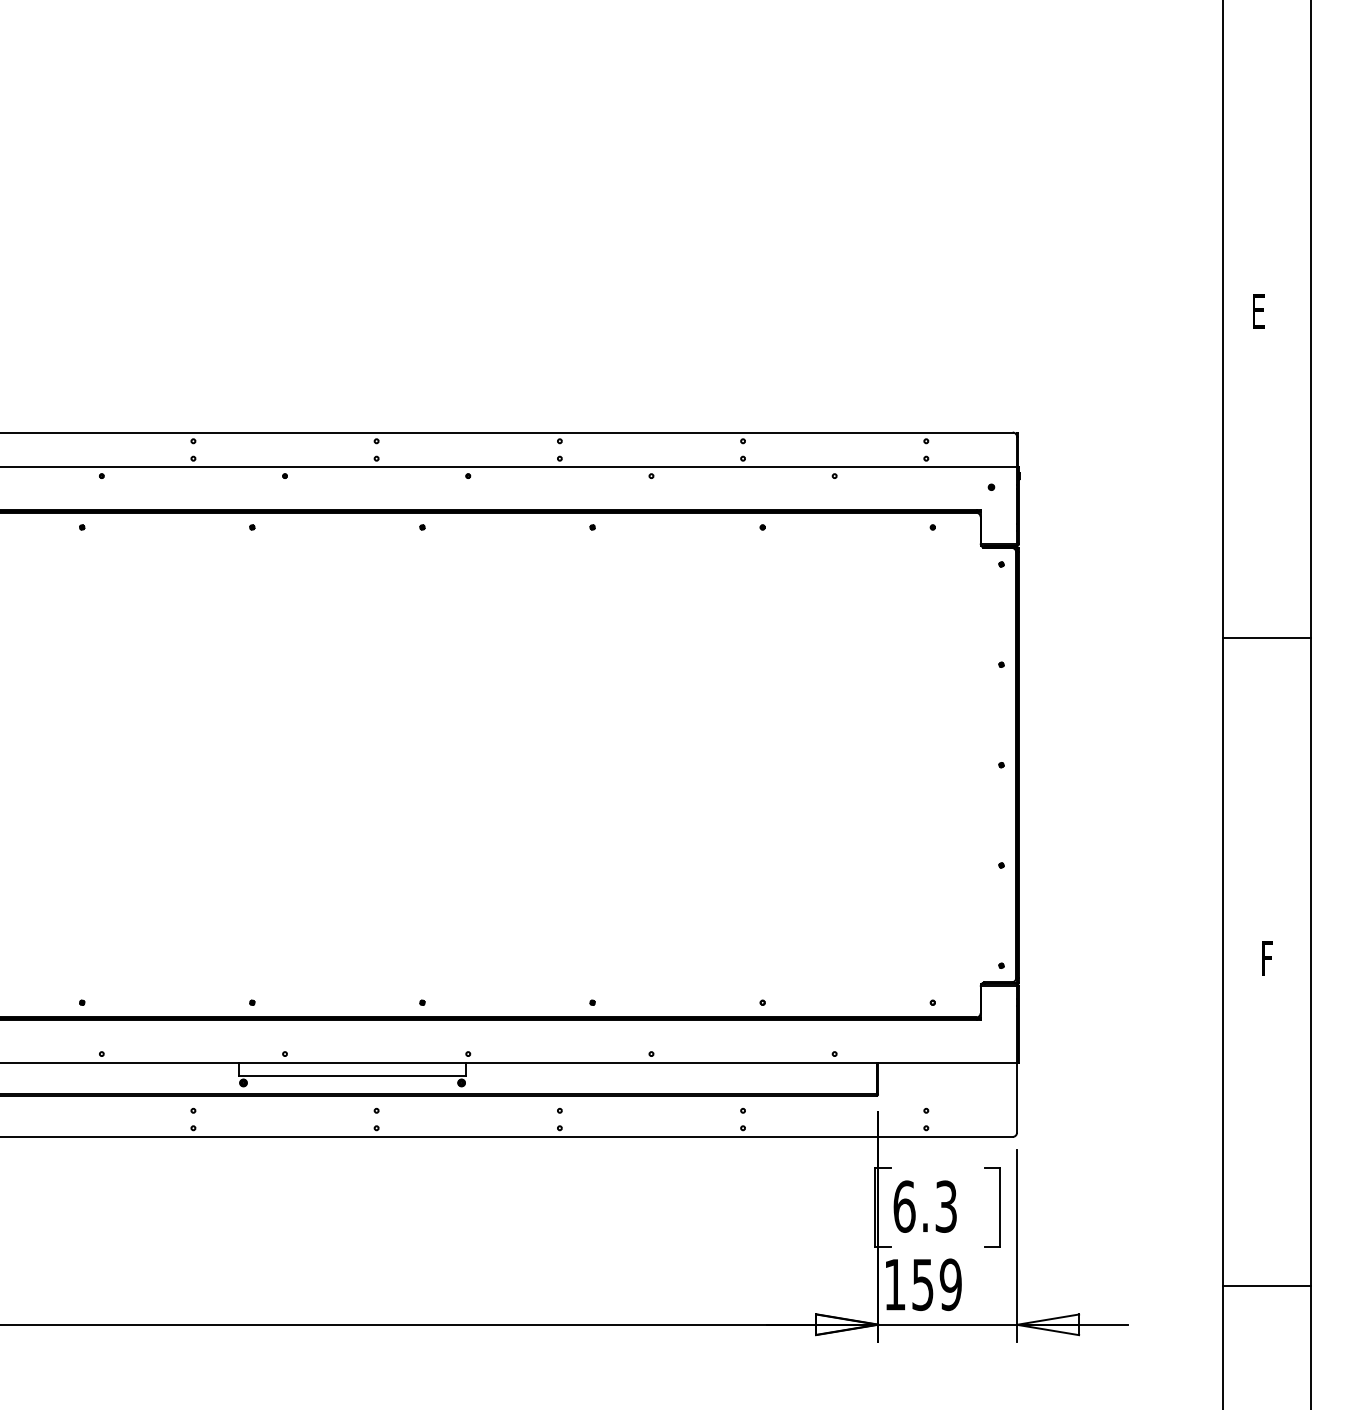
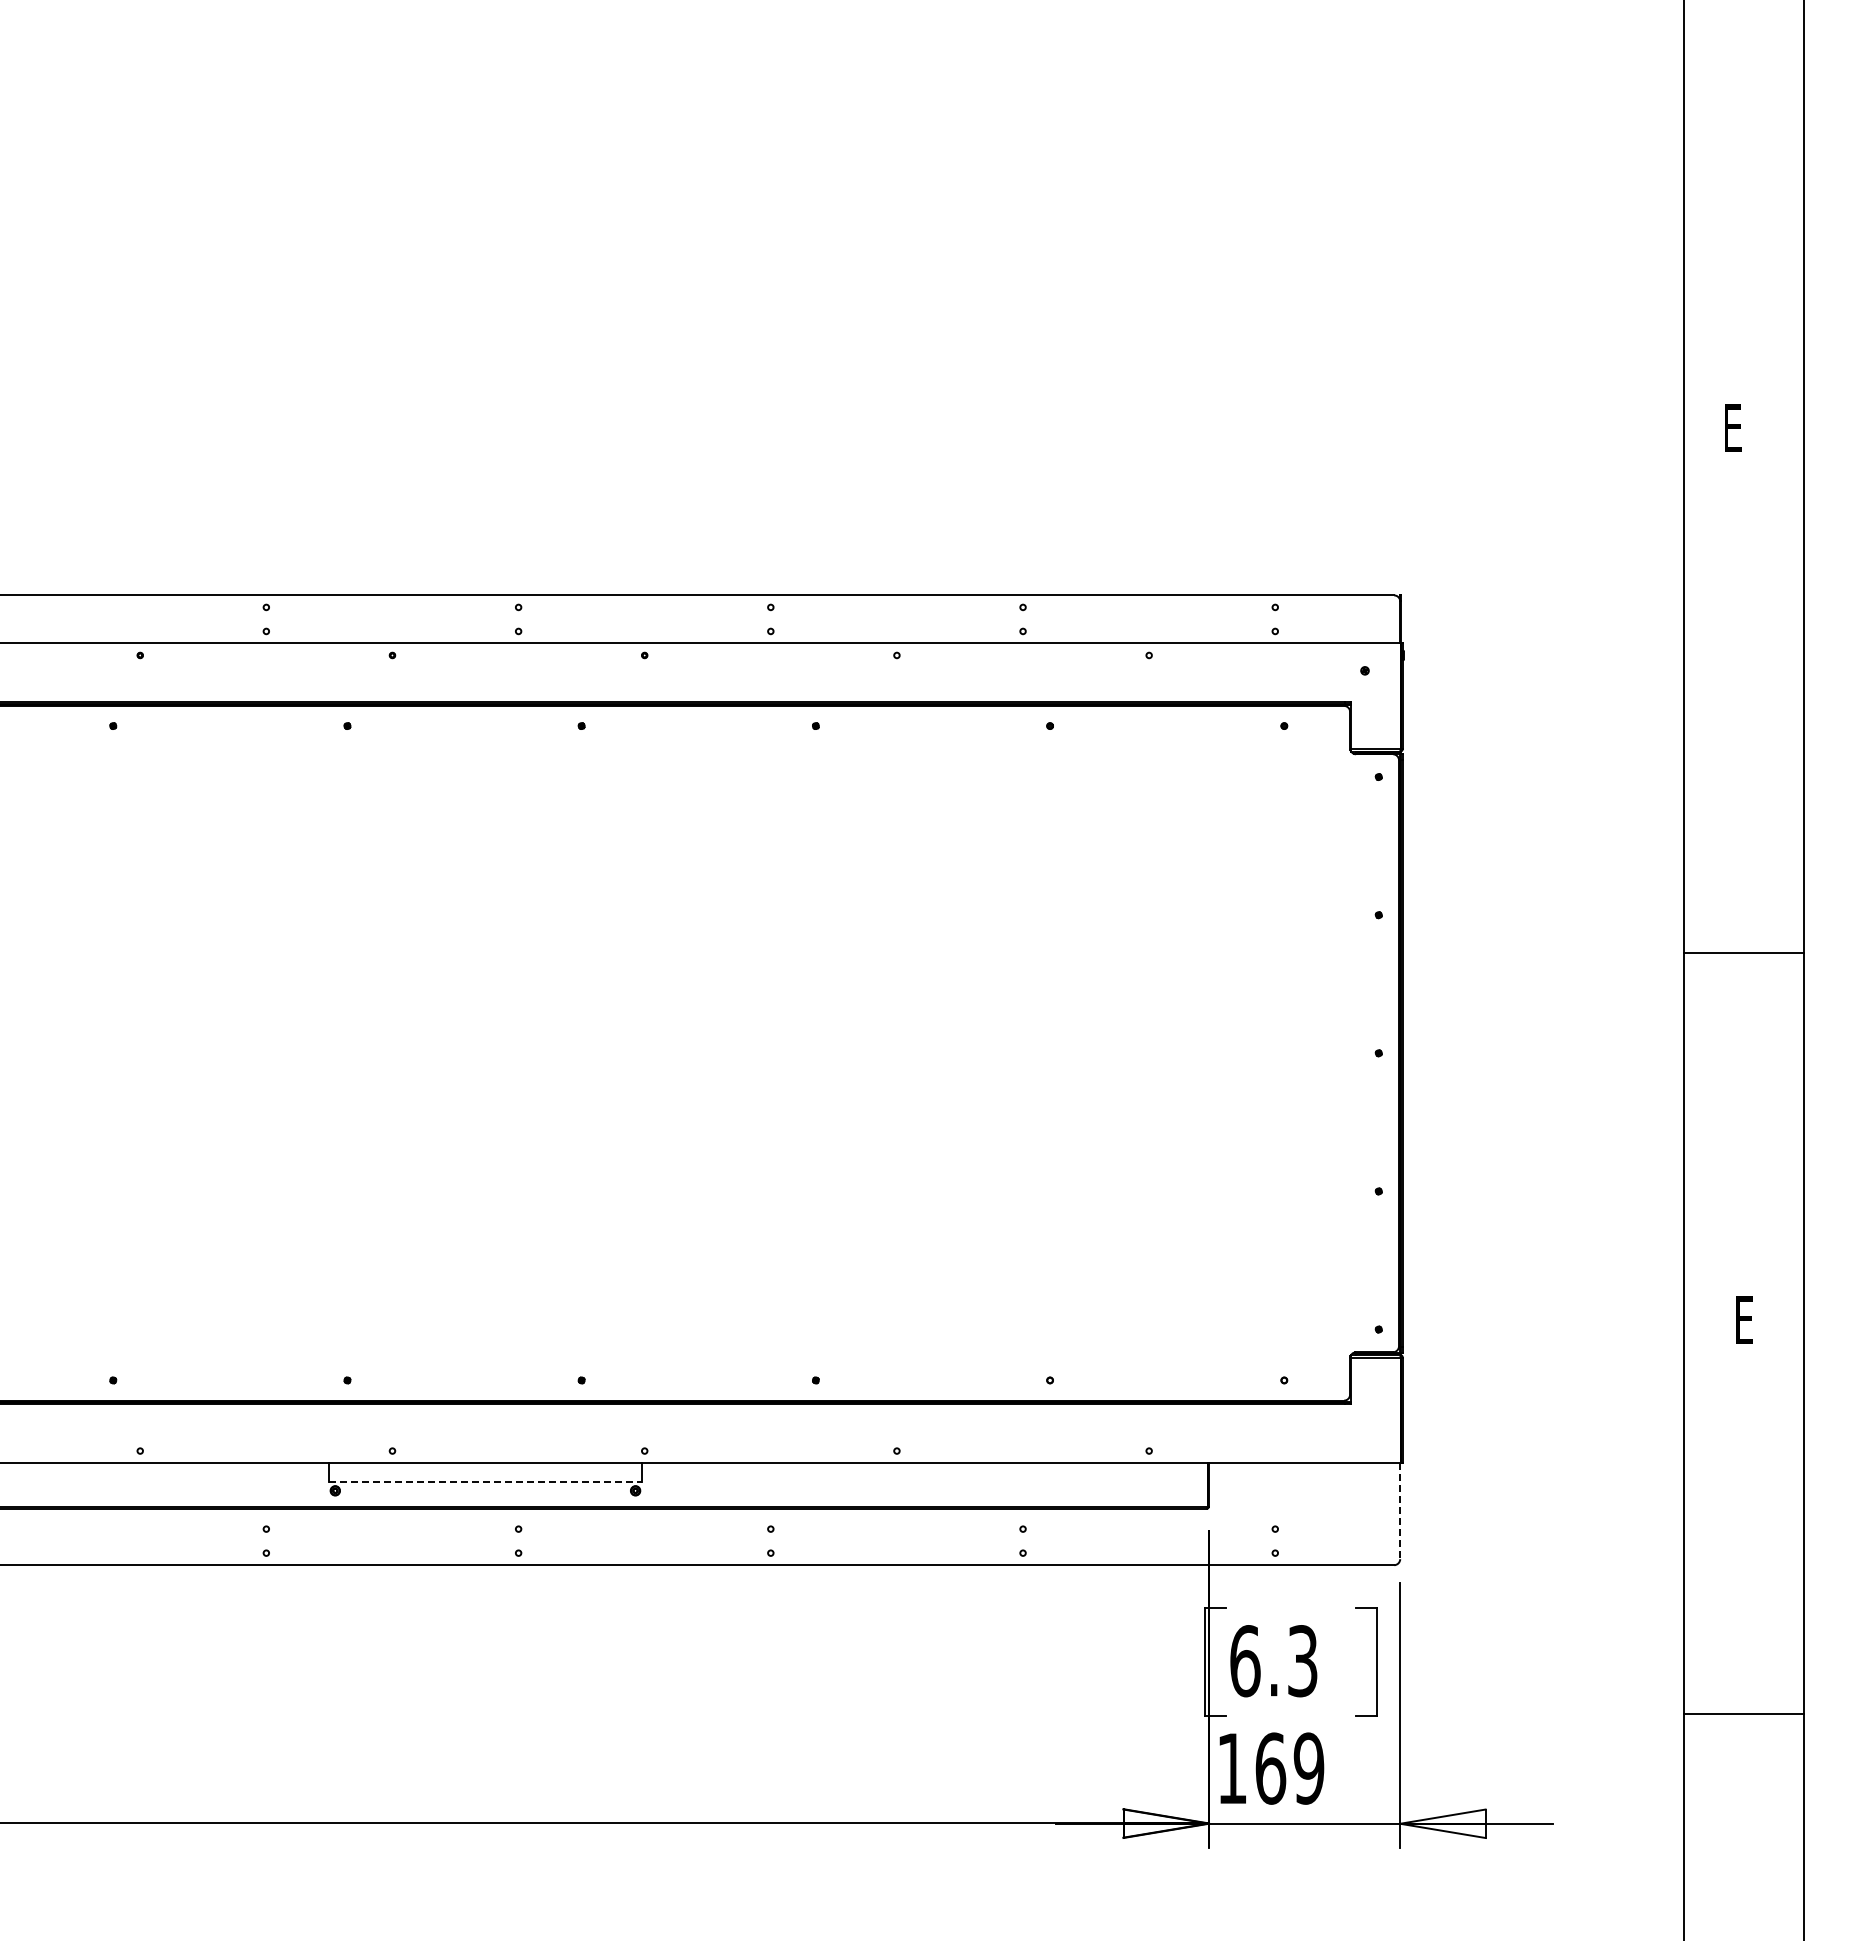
line: (1267, 638) -> (1744, 952), moved
text: (1267, 958) -> (1744, 1319), F -> E
line: (352, 1076) -> (485, 1481), solid -> dashed
line: (1017, 1097) -> (1400, 1511), solid -> dashed
text: (922, 1284) -> (1270, 1768), 159 -> 169
line: (1267, 1286) -> (1744, 1713), moved

